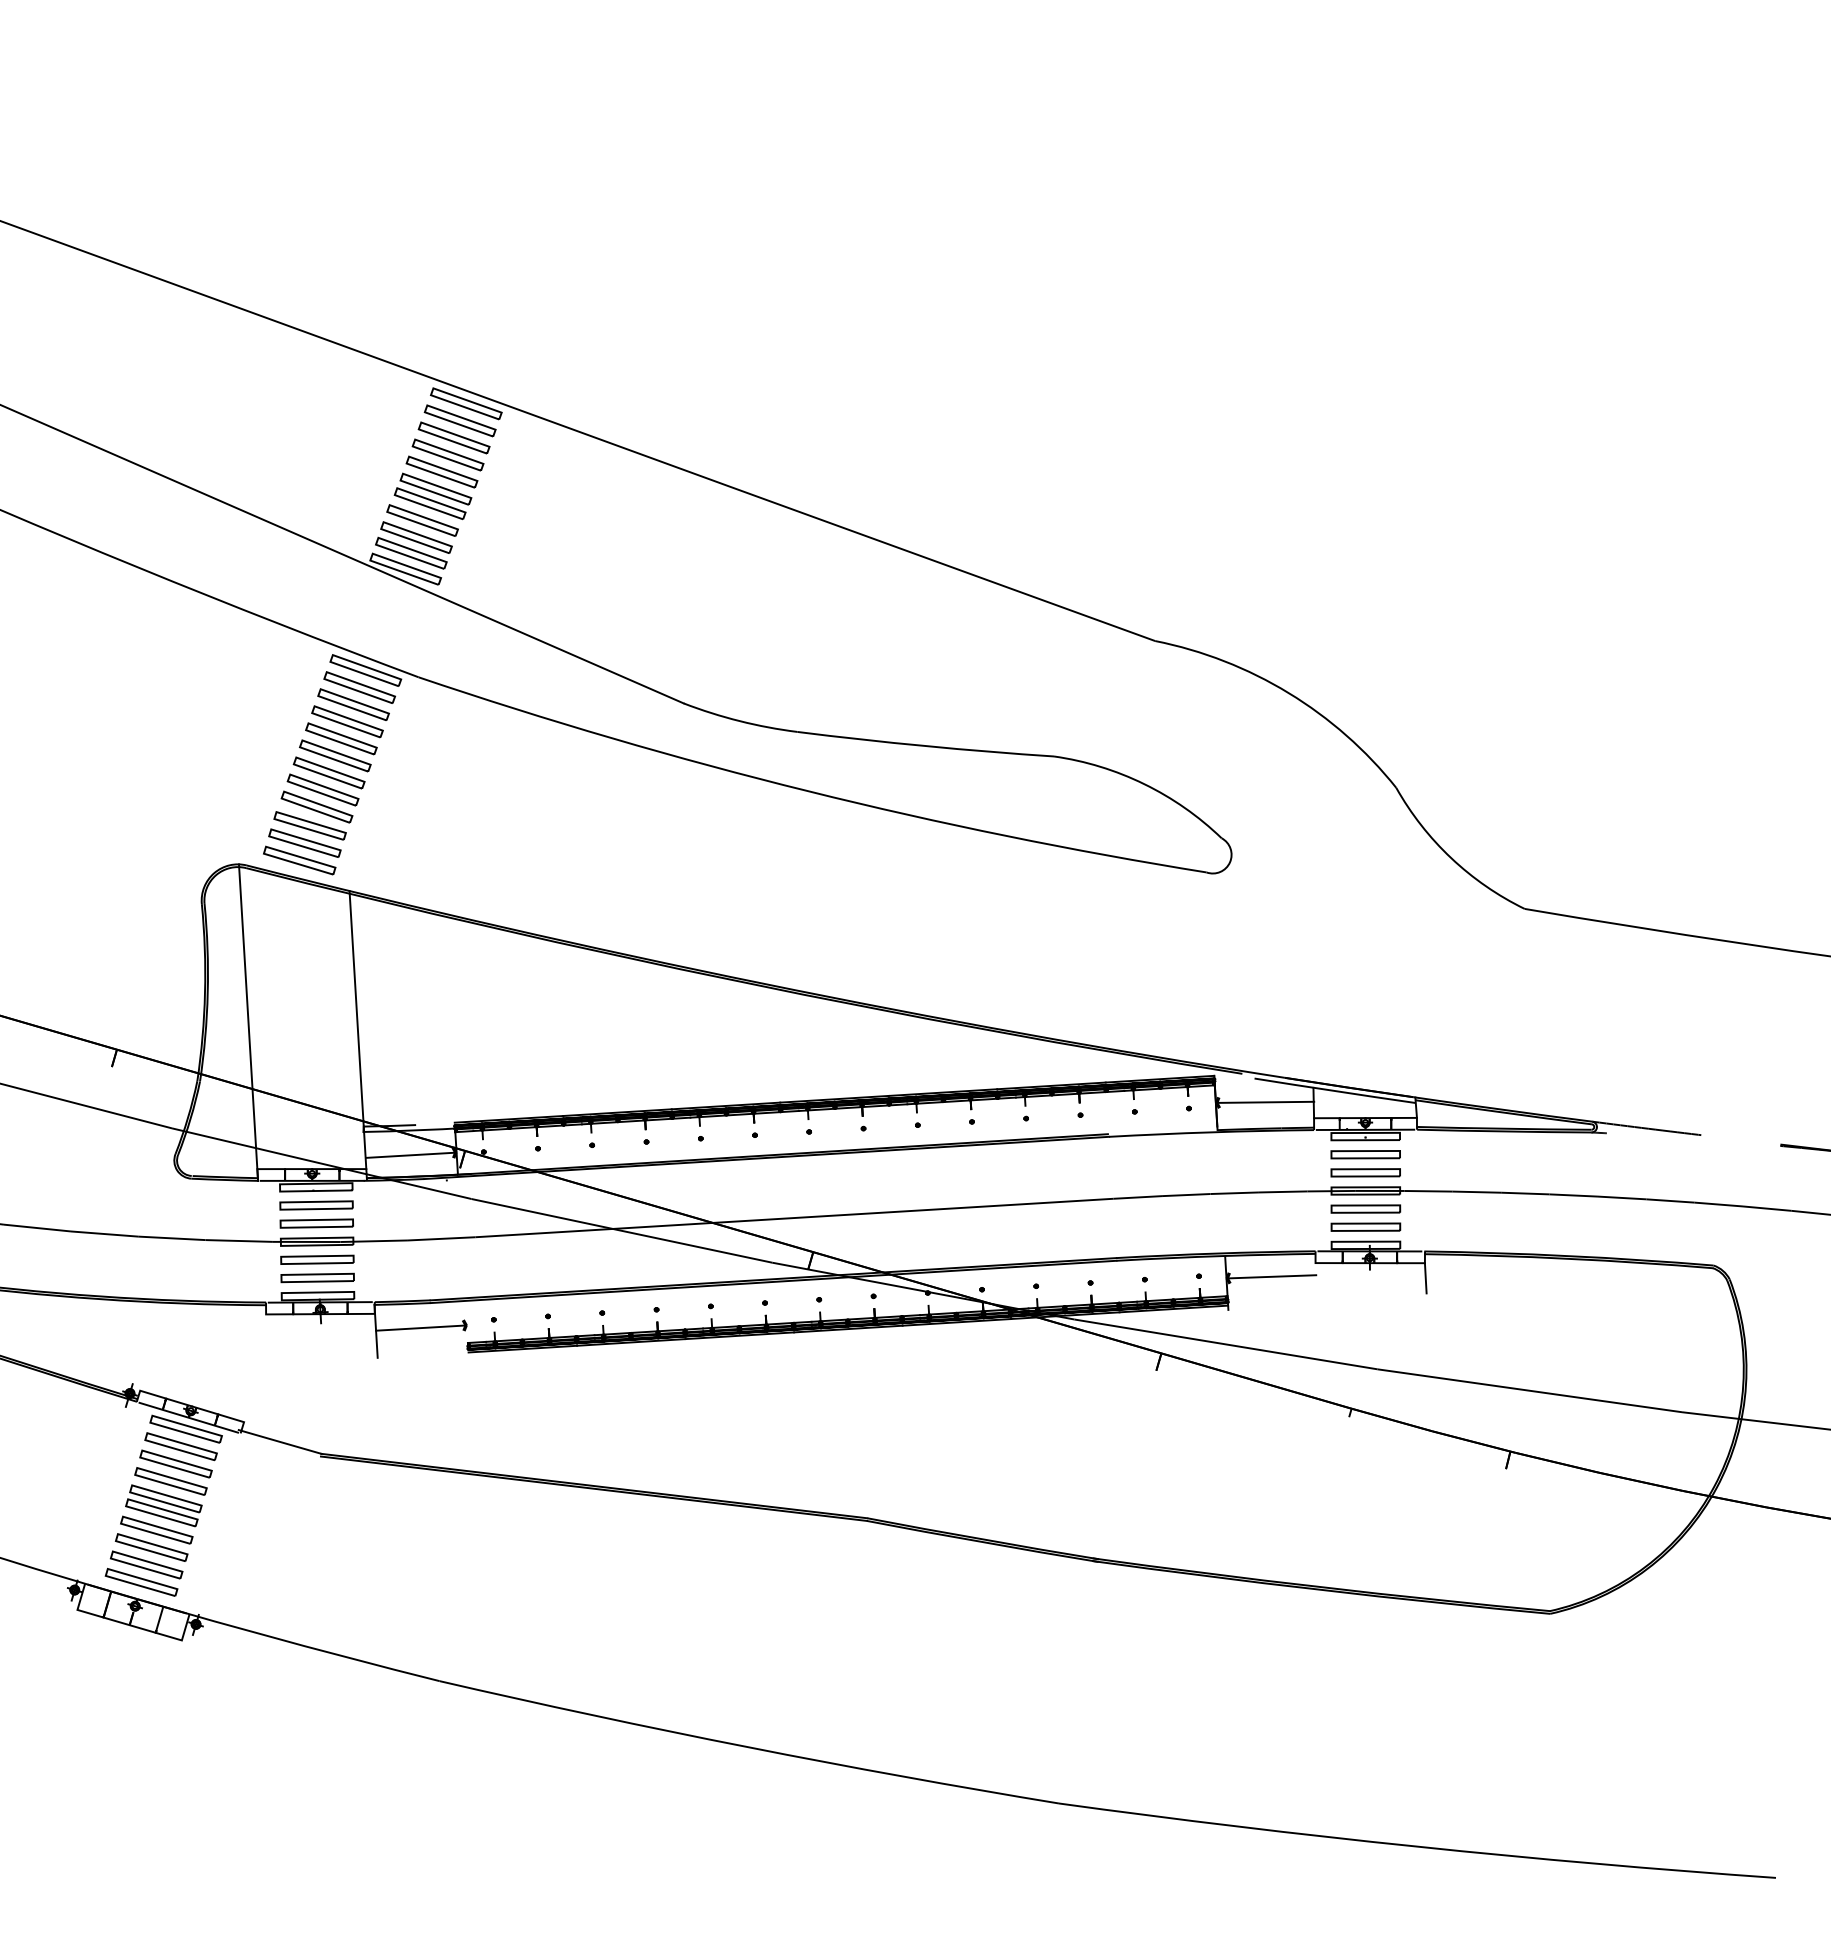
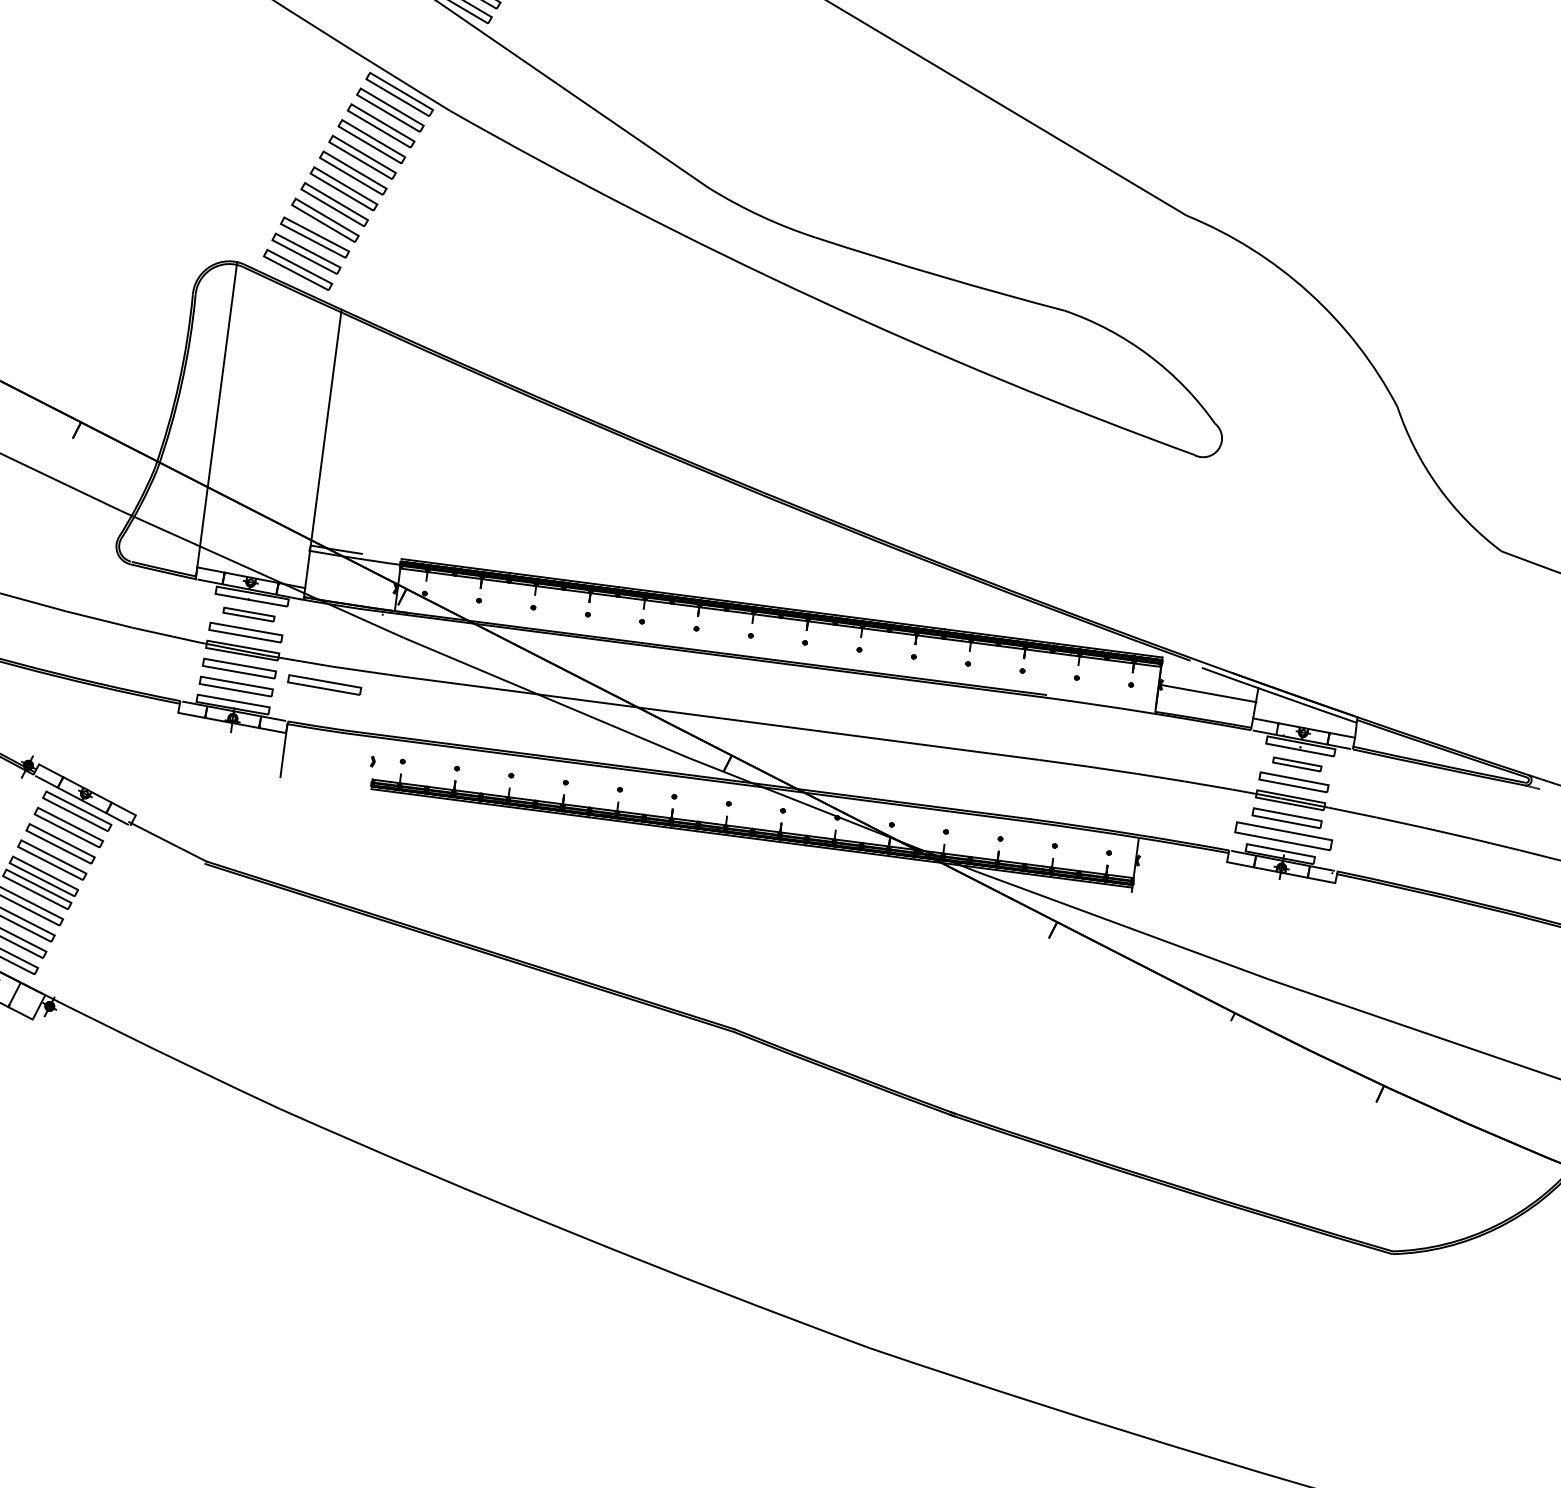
line: (410, 1154) -> (351, 582), removed
part: (1365, 1154) -> (1297, 764), size x0.7
part: (316, 1205) -> (248, 614), size x0.7
part: (1365, 1226) -> (1283, 835), size x1.4
part: (403, 1259) -> (324, 684), added
line: (1272, 1276) -> (1181, 867), removed
line: (1425, 1278) -> (1332, 898), removed
line: (420, 1327) -> (328, 755), removed

